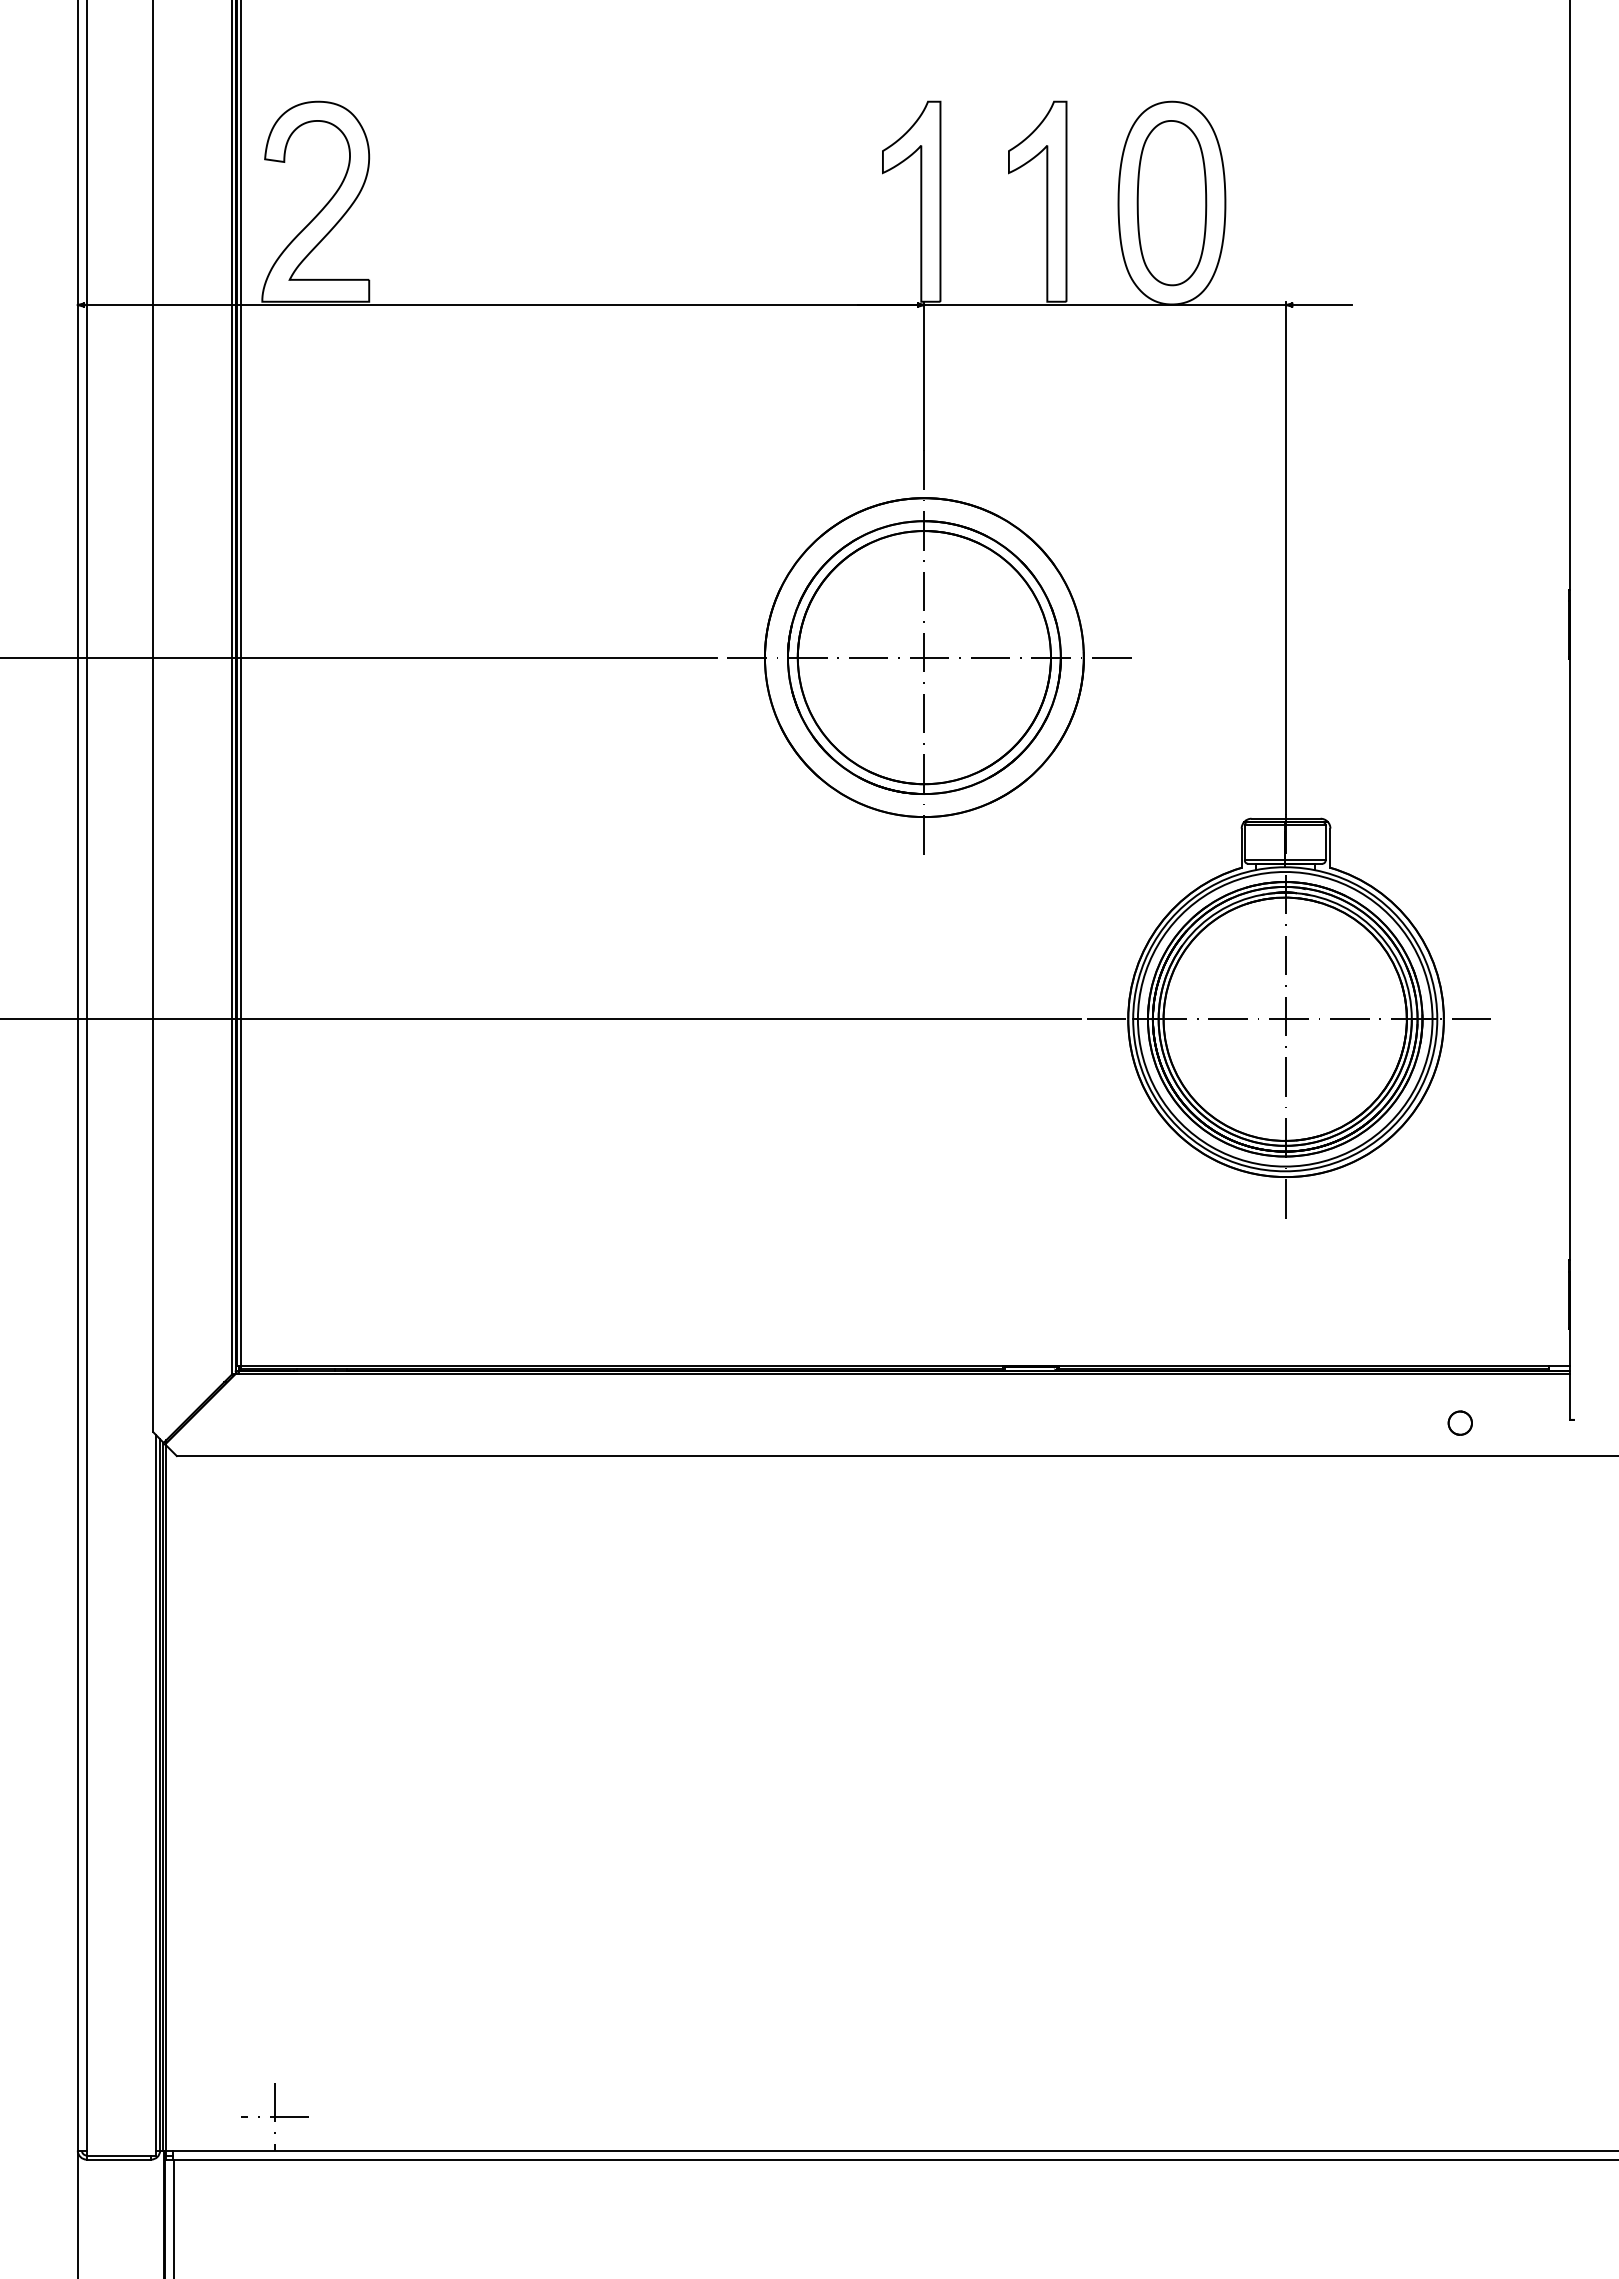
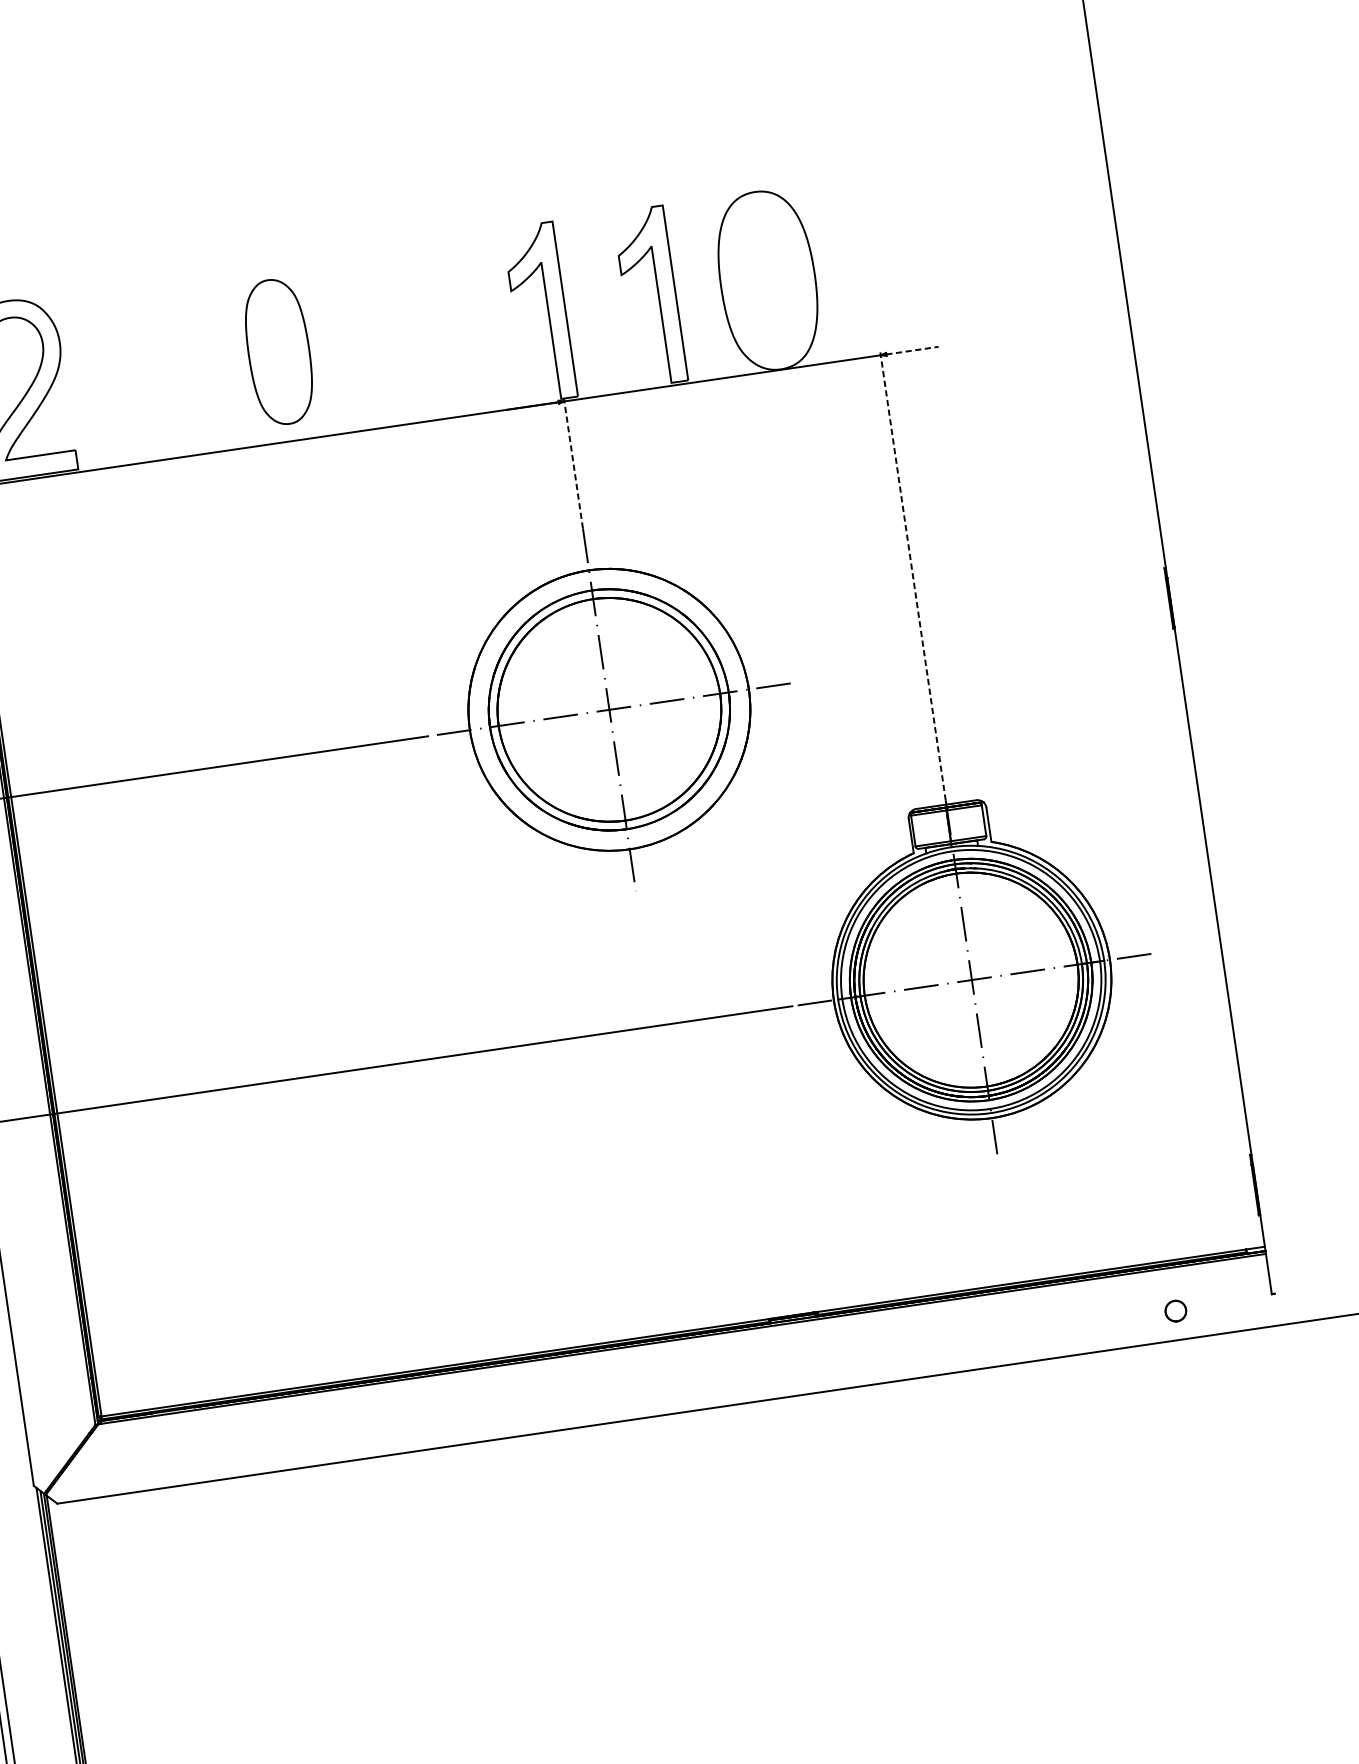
part: (1171, 203) -> (278, 352), moved
line: (1322, 305) -> (912, 351), solid -> dashed
line: (924, 375) -> (573, 463), solid -> dashed
line: (1286, 557) -> (913, 576), solid -> dashed

